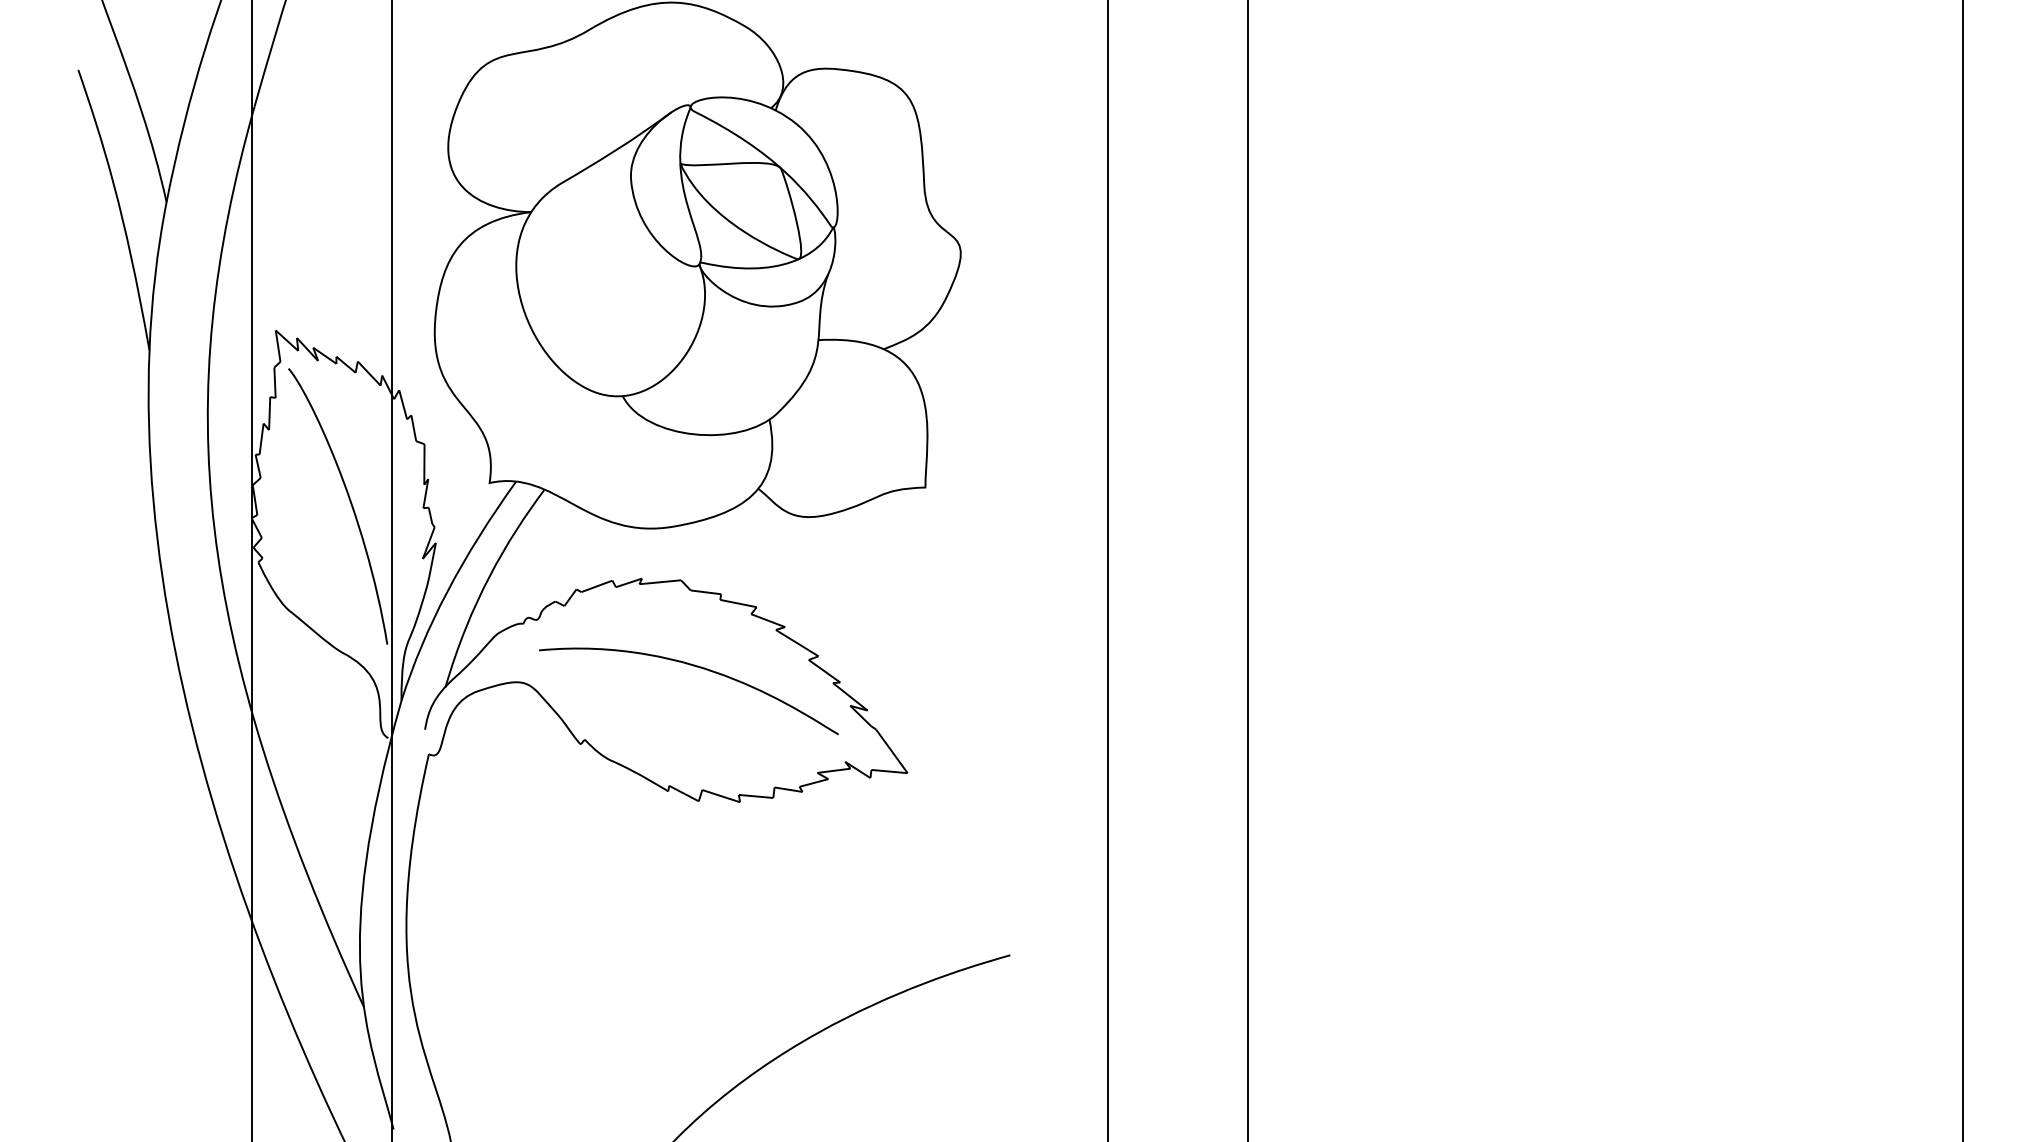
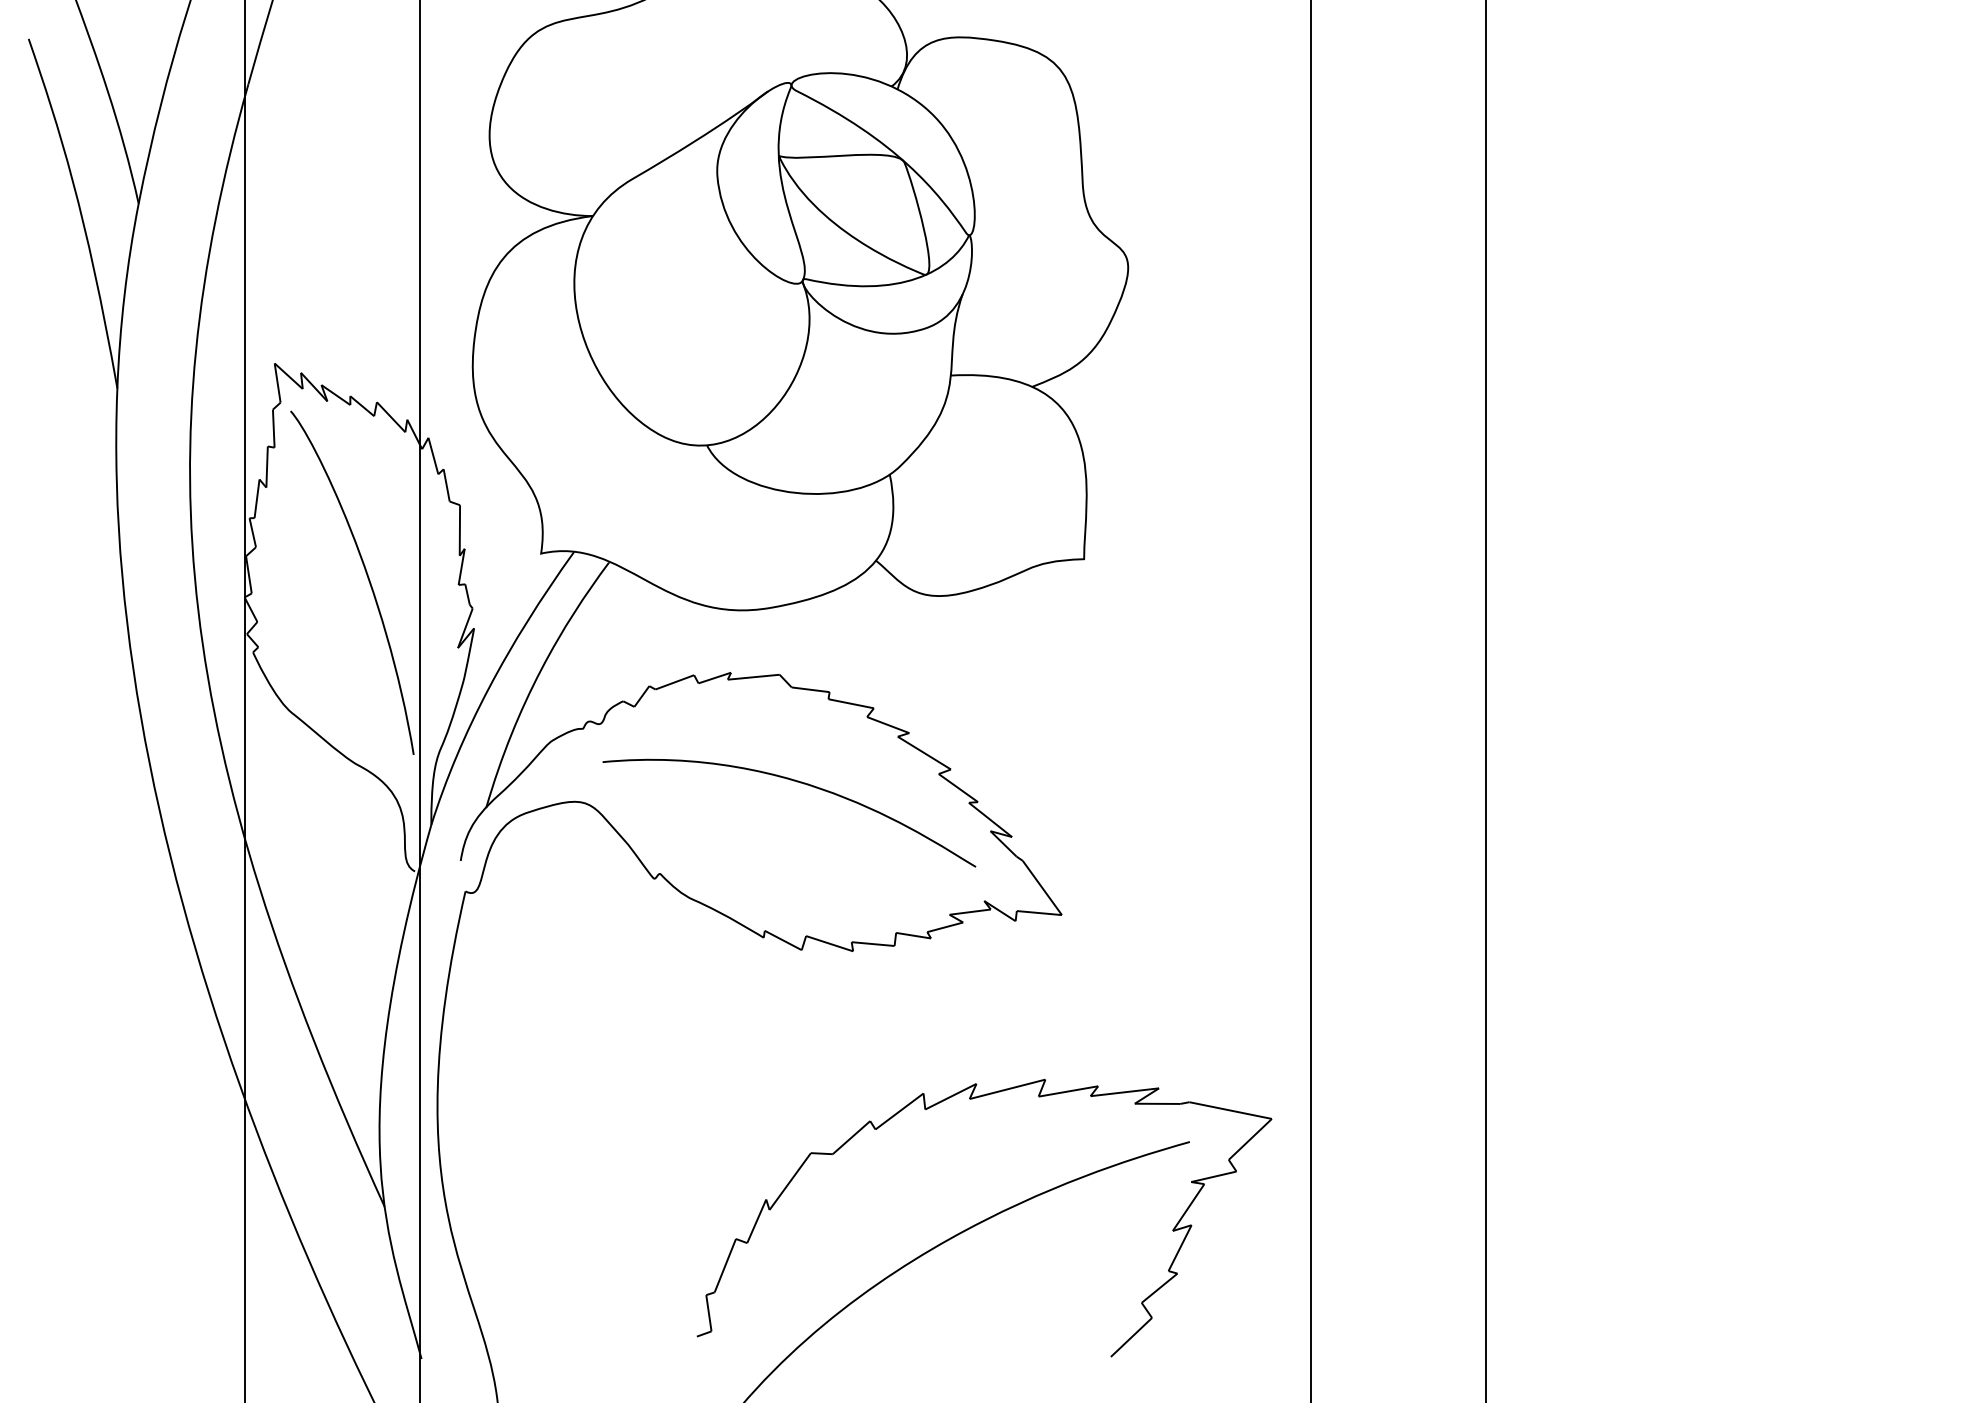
part: (835, 921) -> (972, 1099), added

